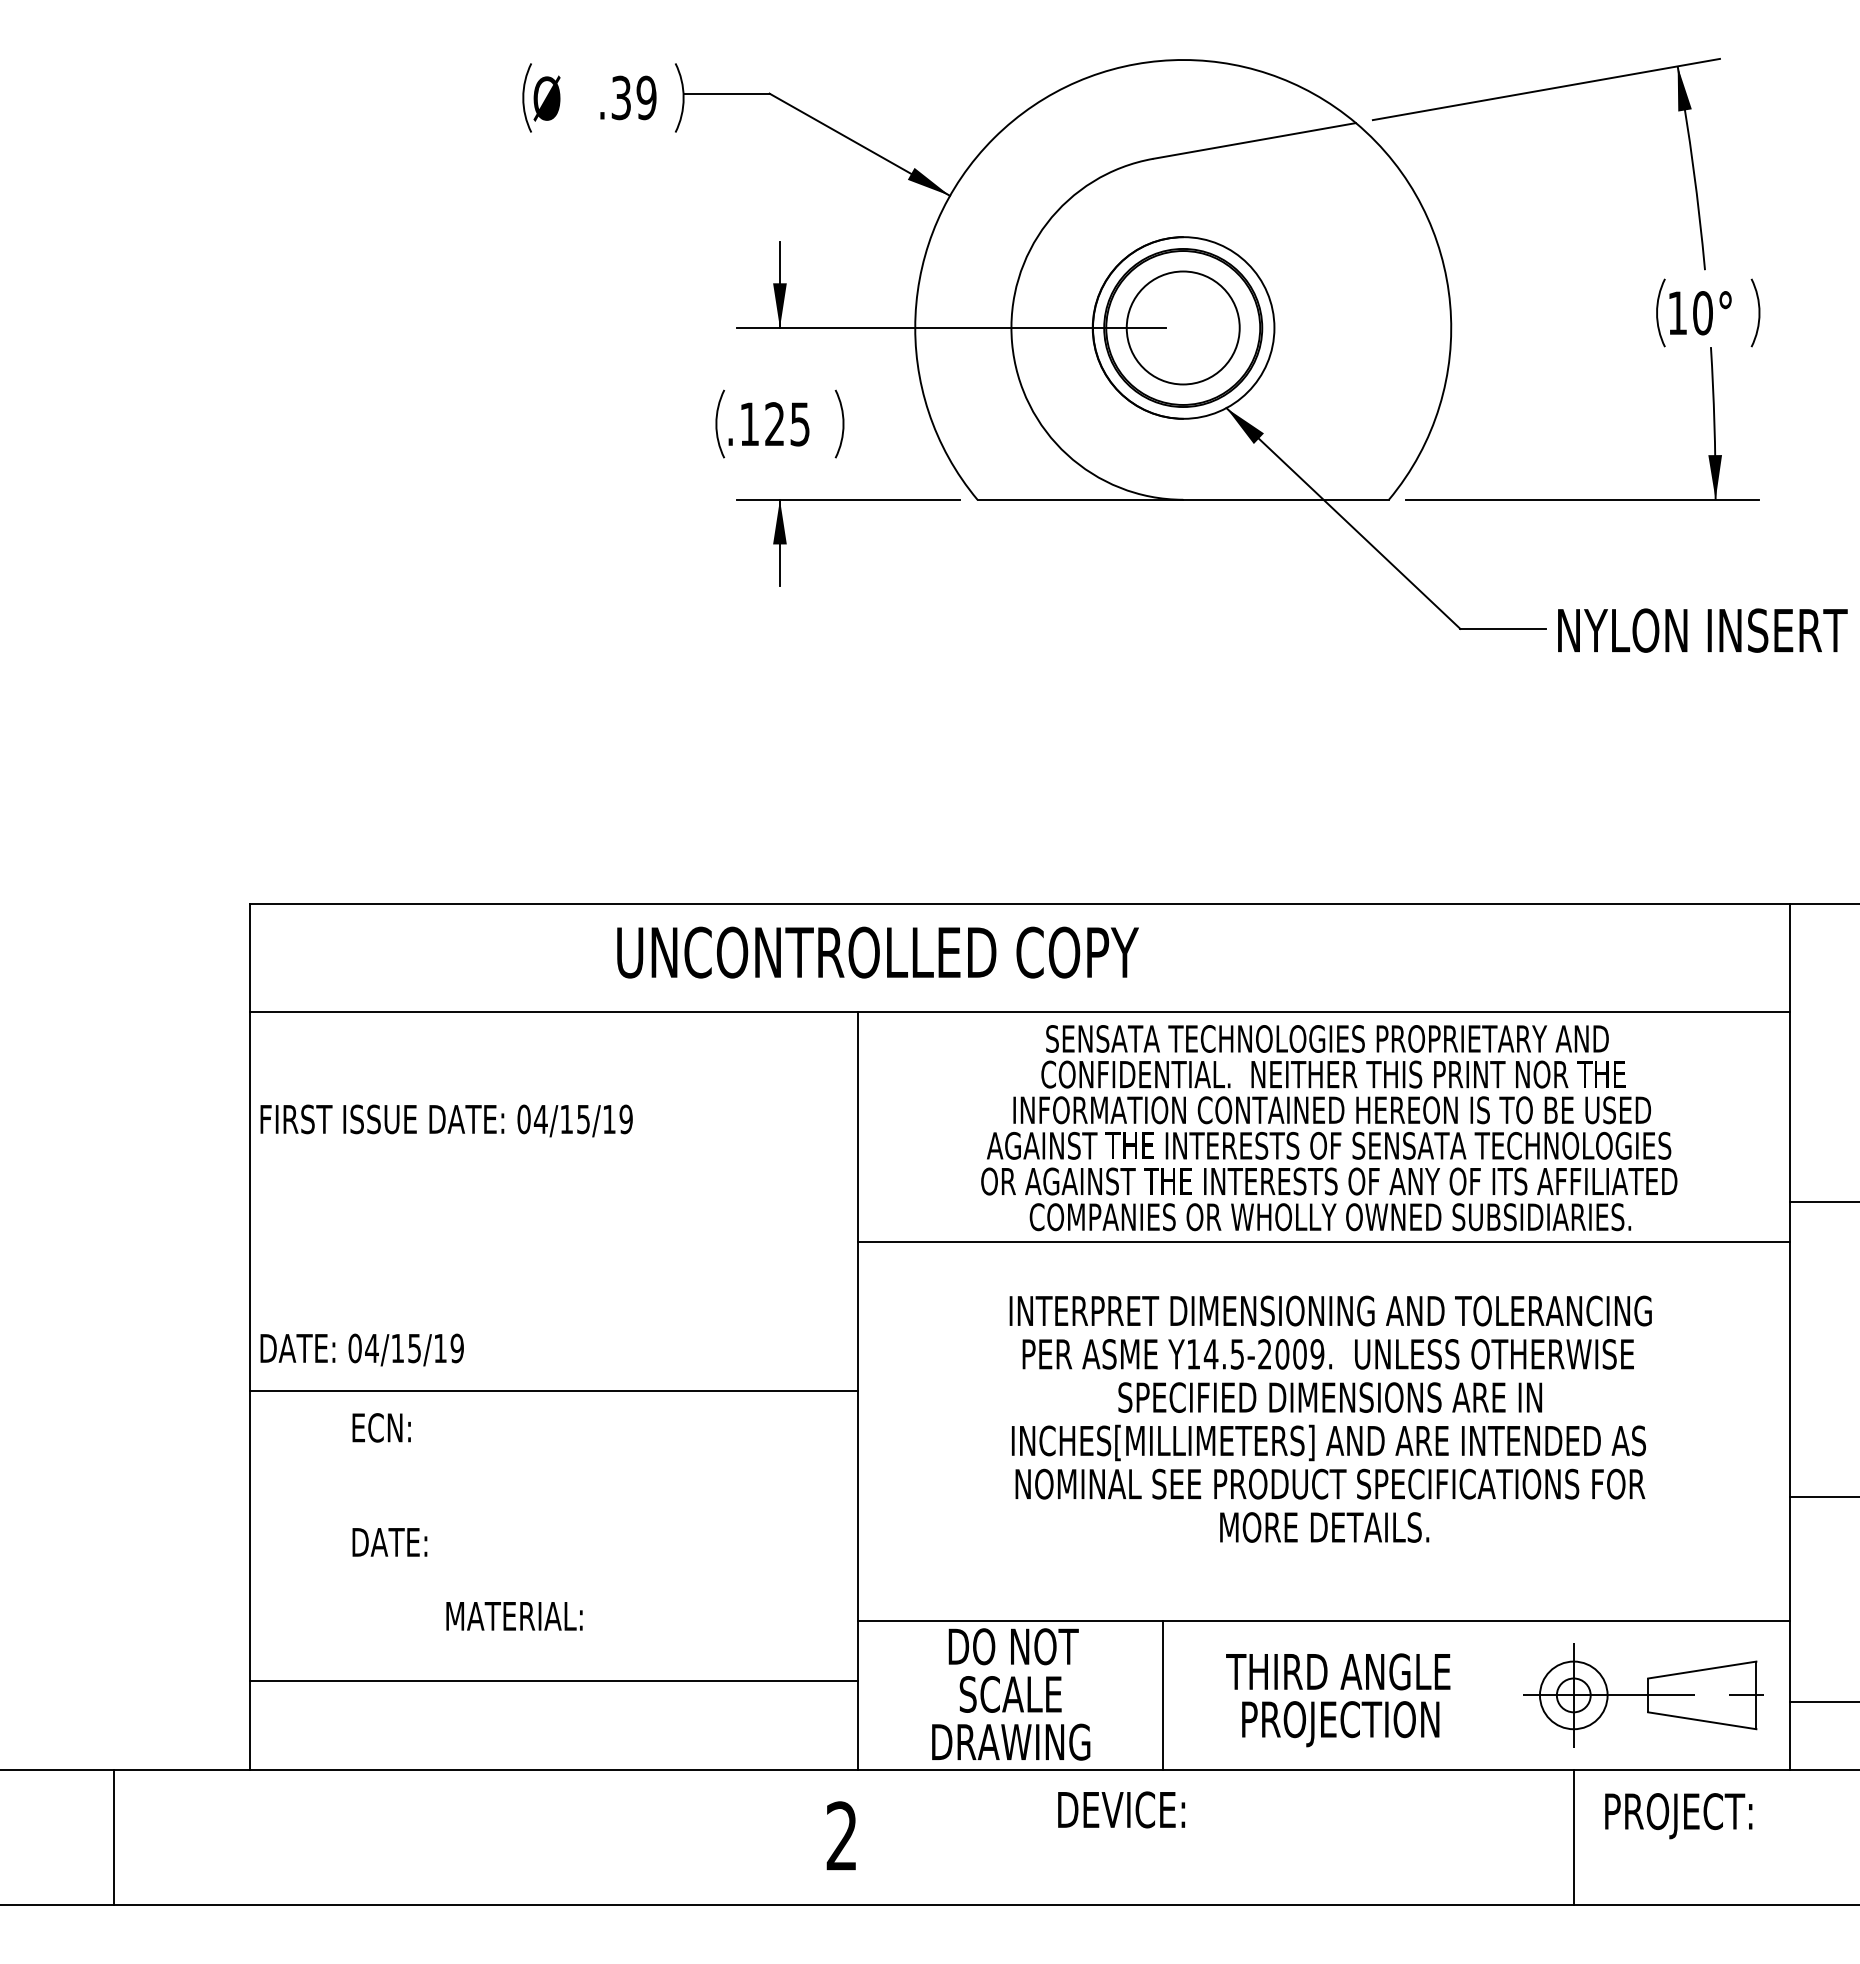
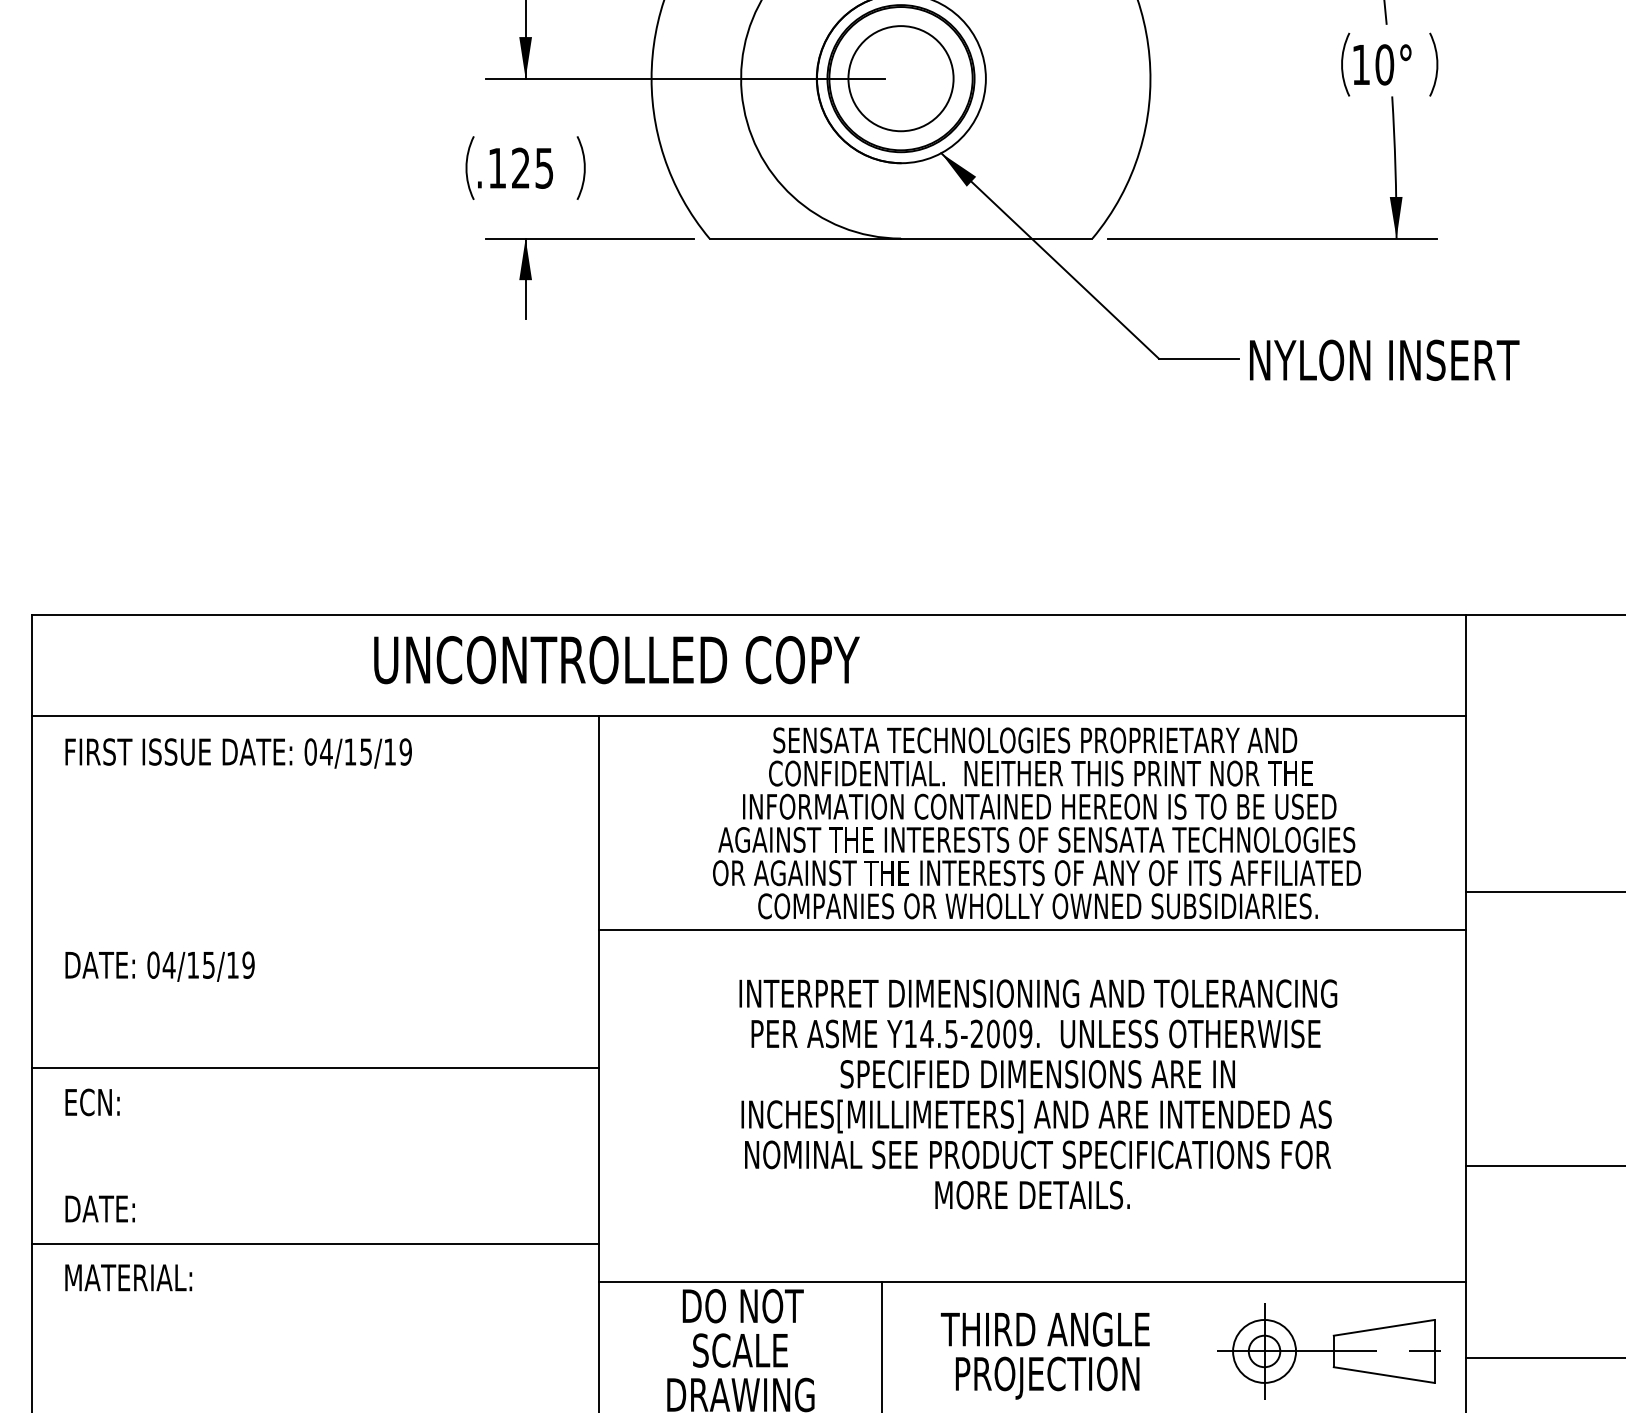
text: (446, 1235) -> (238, 860), moved
text: (389, 1484) -> (99, 1155), moved
text: (514, 1616) -> (128, 1278), moved
line: (553, 1681) -> (314, 1244), moved

